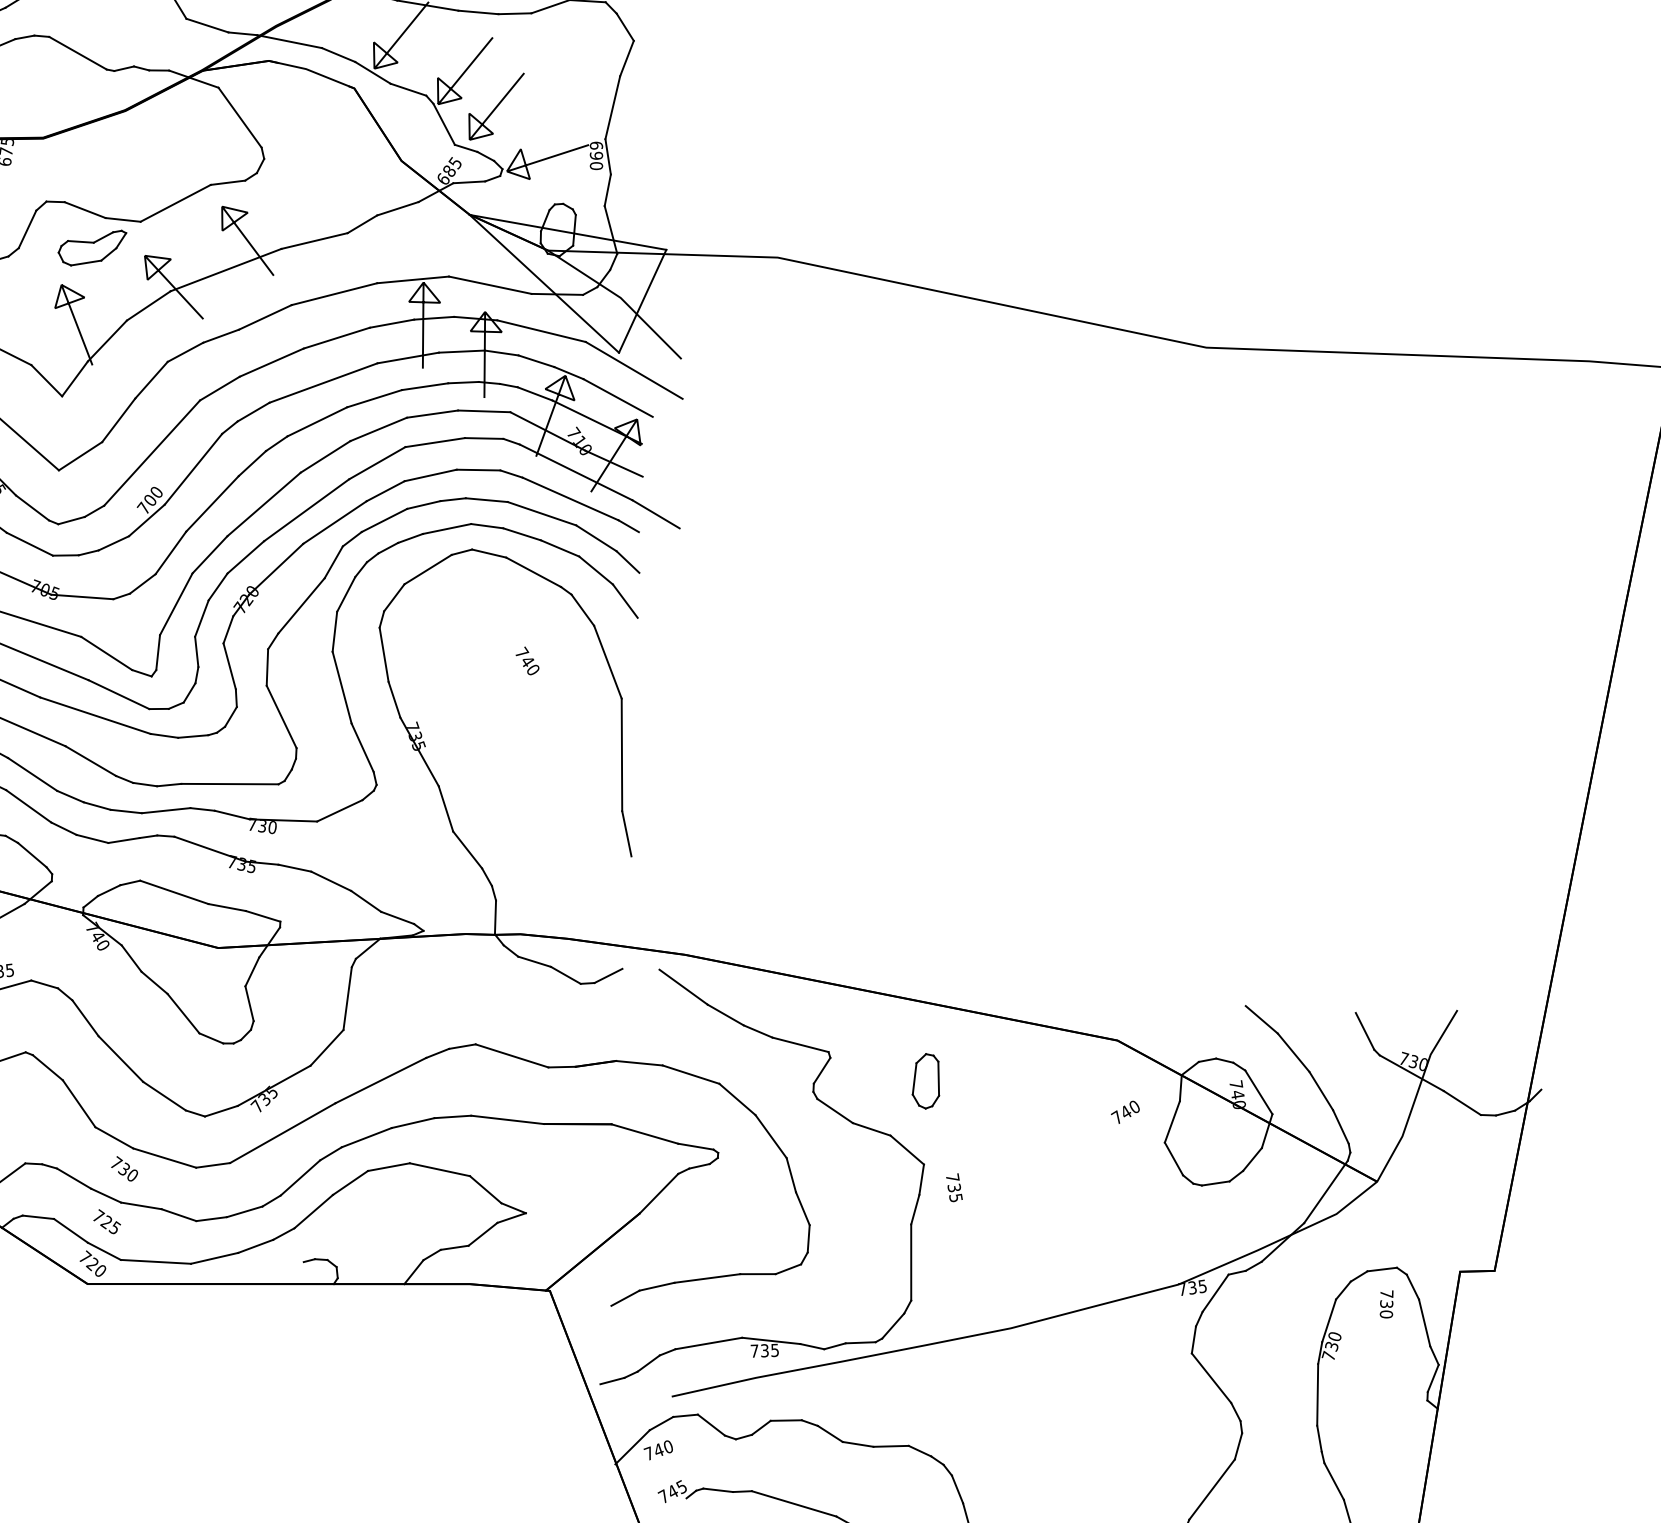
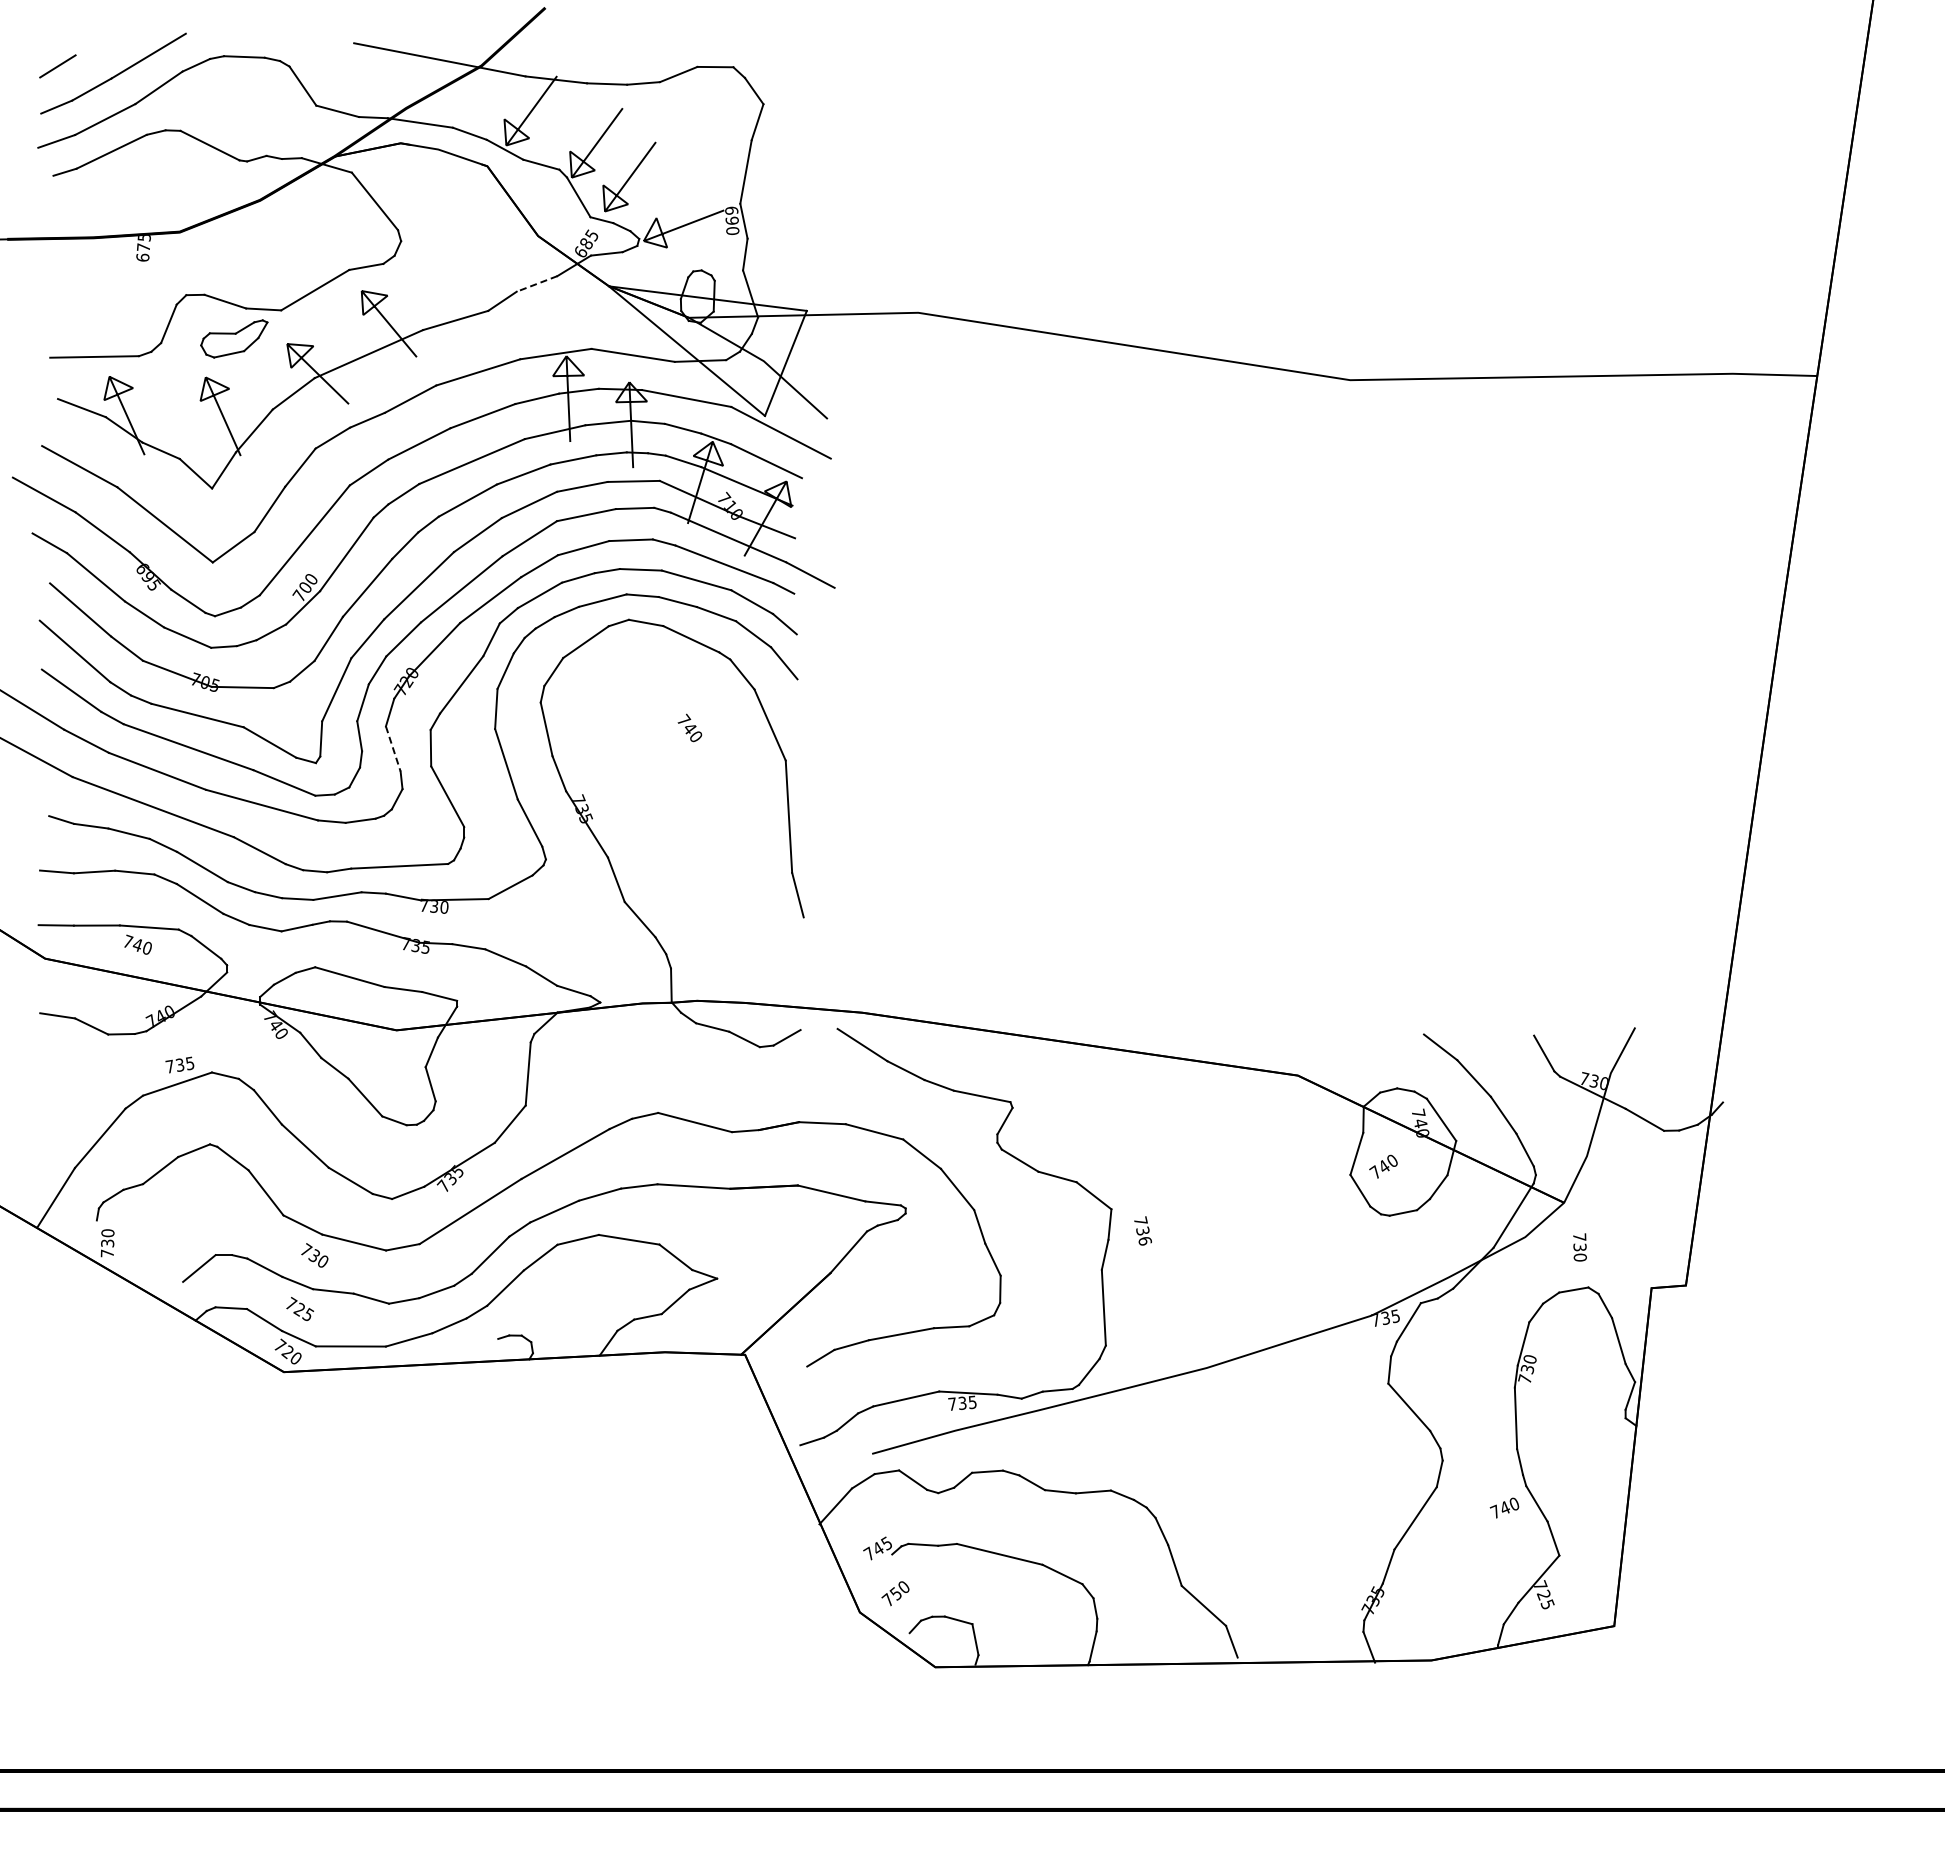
line: (398, 208) -> (537, 283), solid -> dashed
line: (229, 665) -> (393, 748), solid -> dashed
part: (926, 1081) -> (1109, 1126), removed
text: (1125, 1112) -> (1383, 1166), moved
text: (955, 1197) -> (1144, 1240), 735 -> 736
text: (1386, 1304) -> (1579, 1247), moved
text: (658, 1449) -> (1504, 1507), moved

